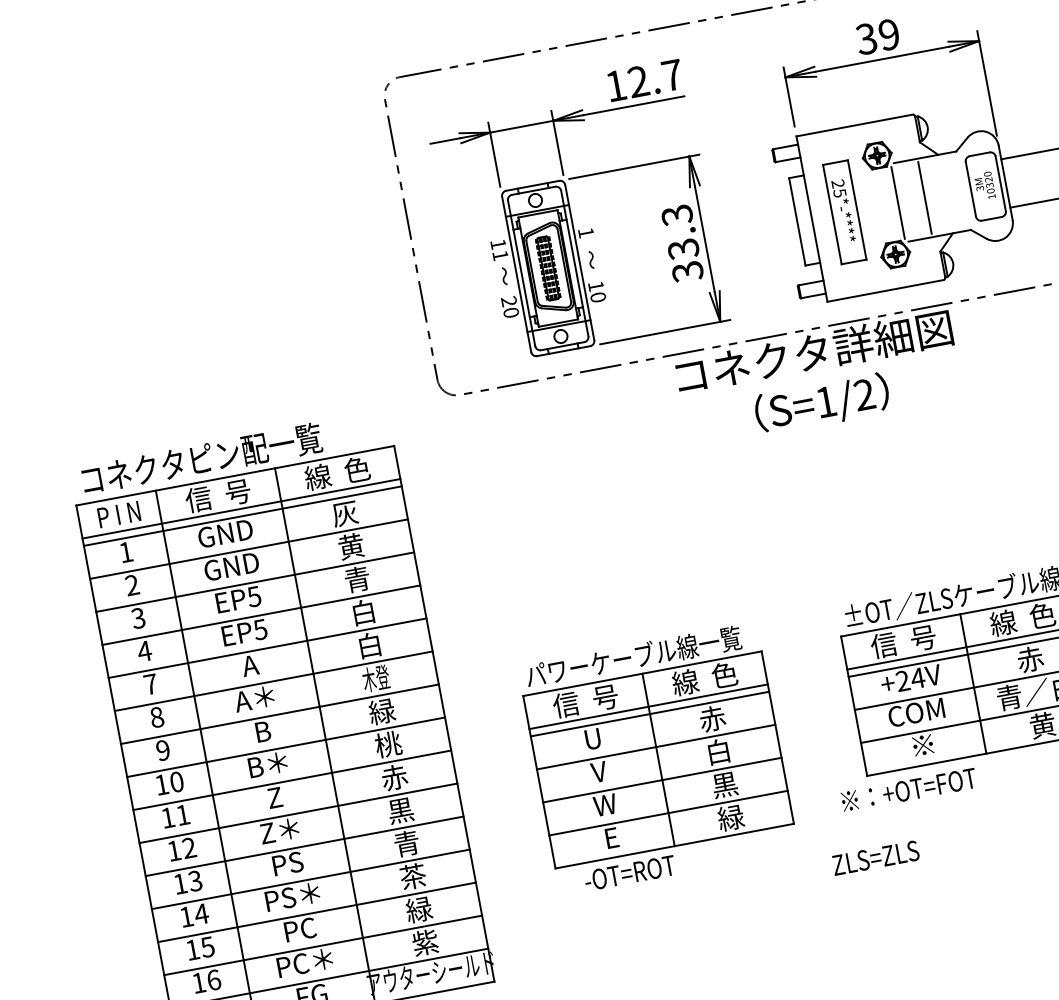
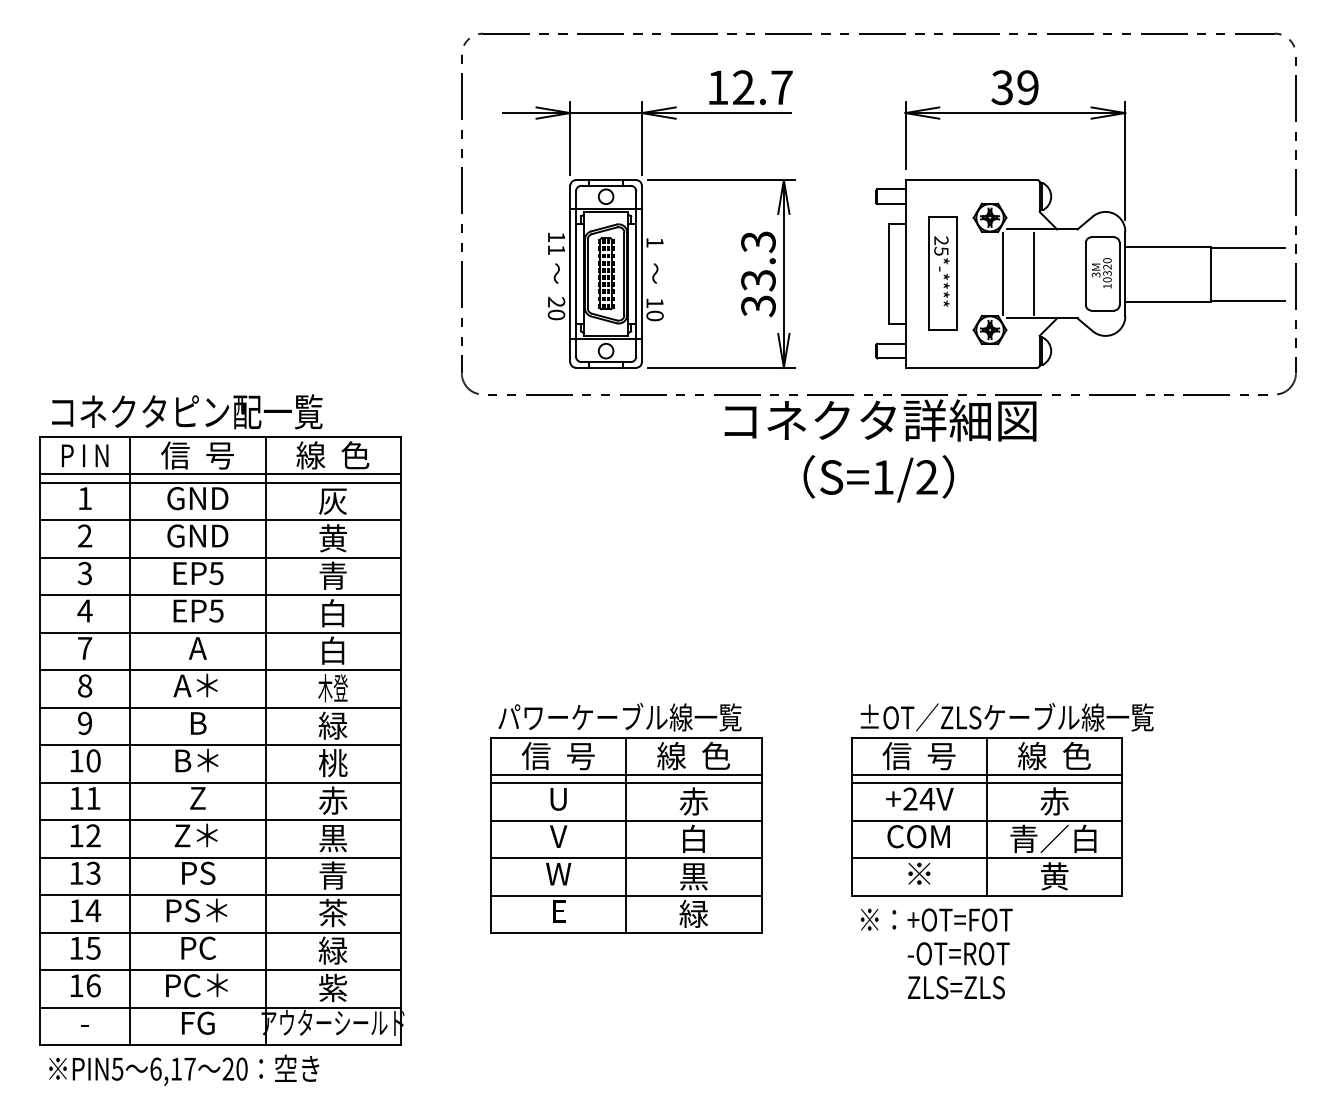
text: (908, 789) -> (936, 919), moved
text: (875, 857) -> (956, 987), moved
text: (629, 872) -> (958, 953), moved

